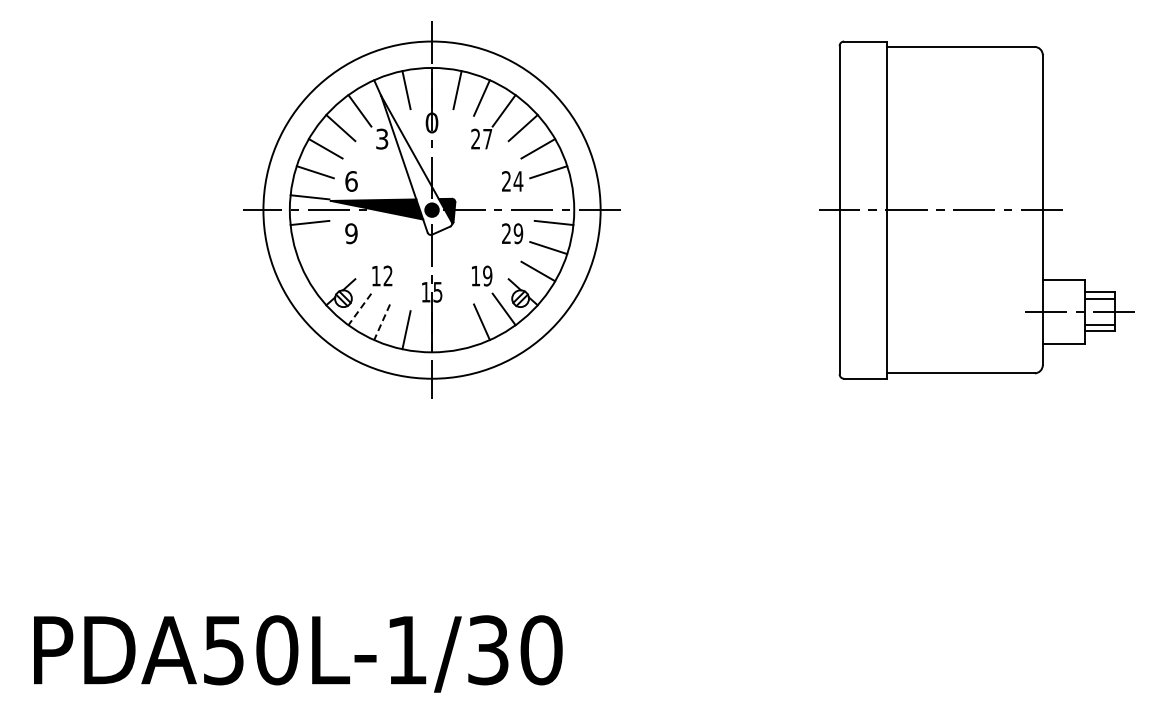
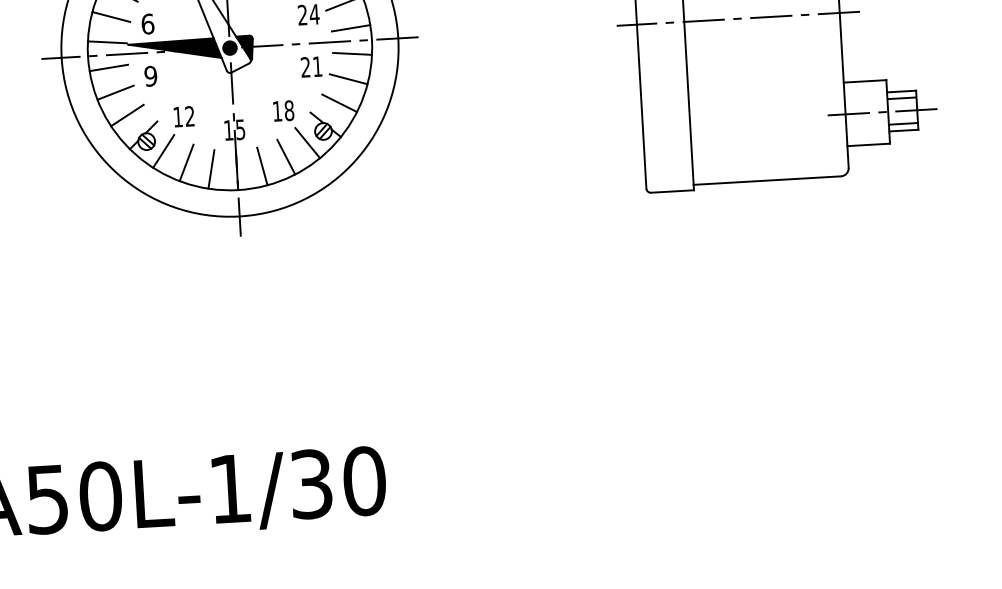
line: (553, 197) -> (350, 28), added
text: (518, 233) -> (317, 66), 29 -> 21
line: (314, 248) -> (114, 93), added
line: (325, 271) -> (127, 115), added
text: (487, 276) -> (289, 111), 19 -> 18
line: (359, 309) -> (163, 151), dashed -> solid
line: (381, 322) -> (185, 163), dashed -> solid
line: (457, 330) -> (262, 166), added

